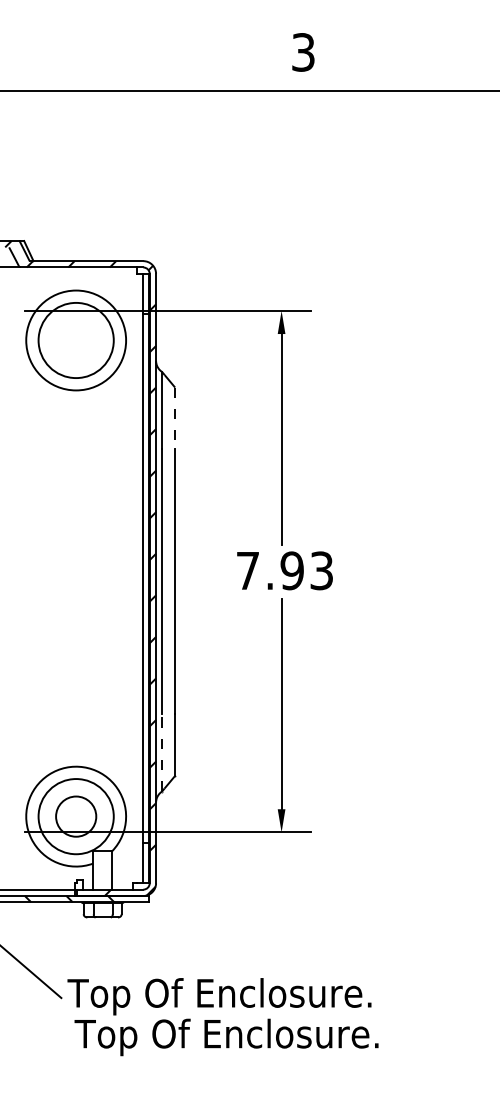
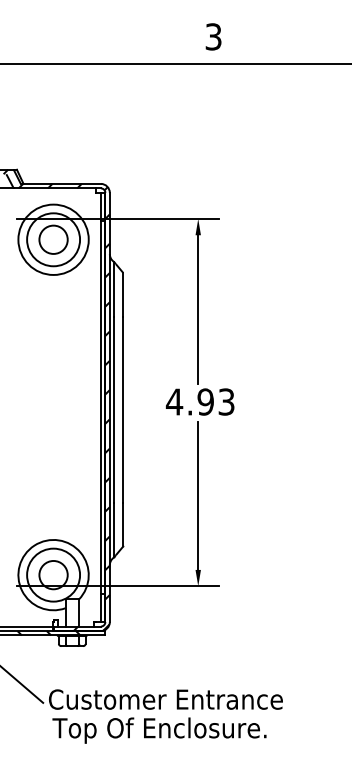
circle: (76, 340) -> (53, 239), added
line: (175, 418) -> (123, 294), dashed -> solid
text: (247, 570) -> (174, 401), 7.93 -> 4.93
line: (162, 752) -> (114, 529), dashed -> solid
text: (234, 996) -> (165, 701), Top Of Enclosure. -> Customer Entrance

